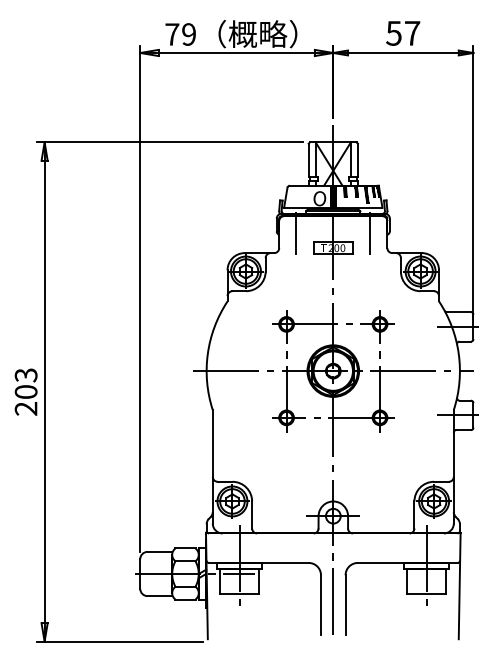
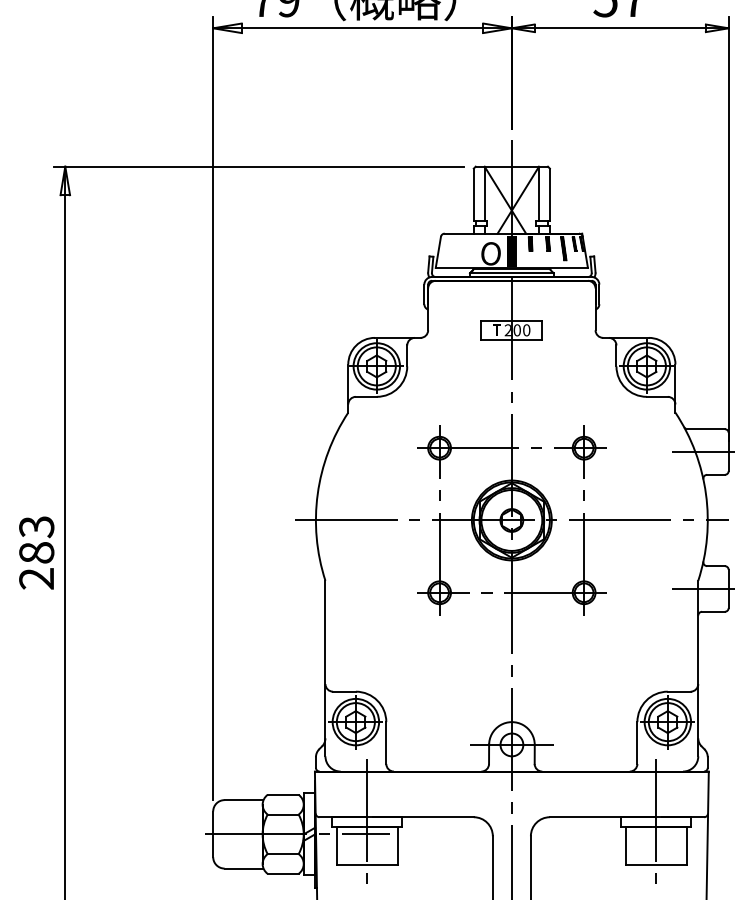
line: (296, 233) -> (454, 307), removed
line: (370, 233) -> (569, 307), removed
text: (26, 391) -> (37, 551), 203 -> 283

